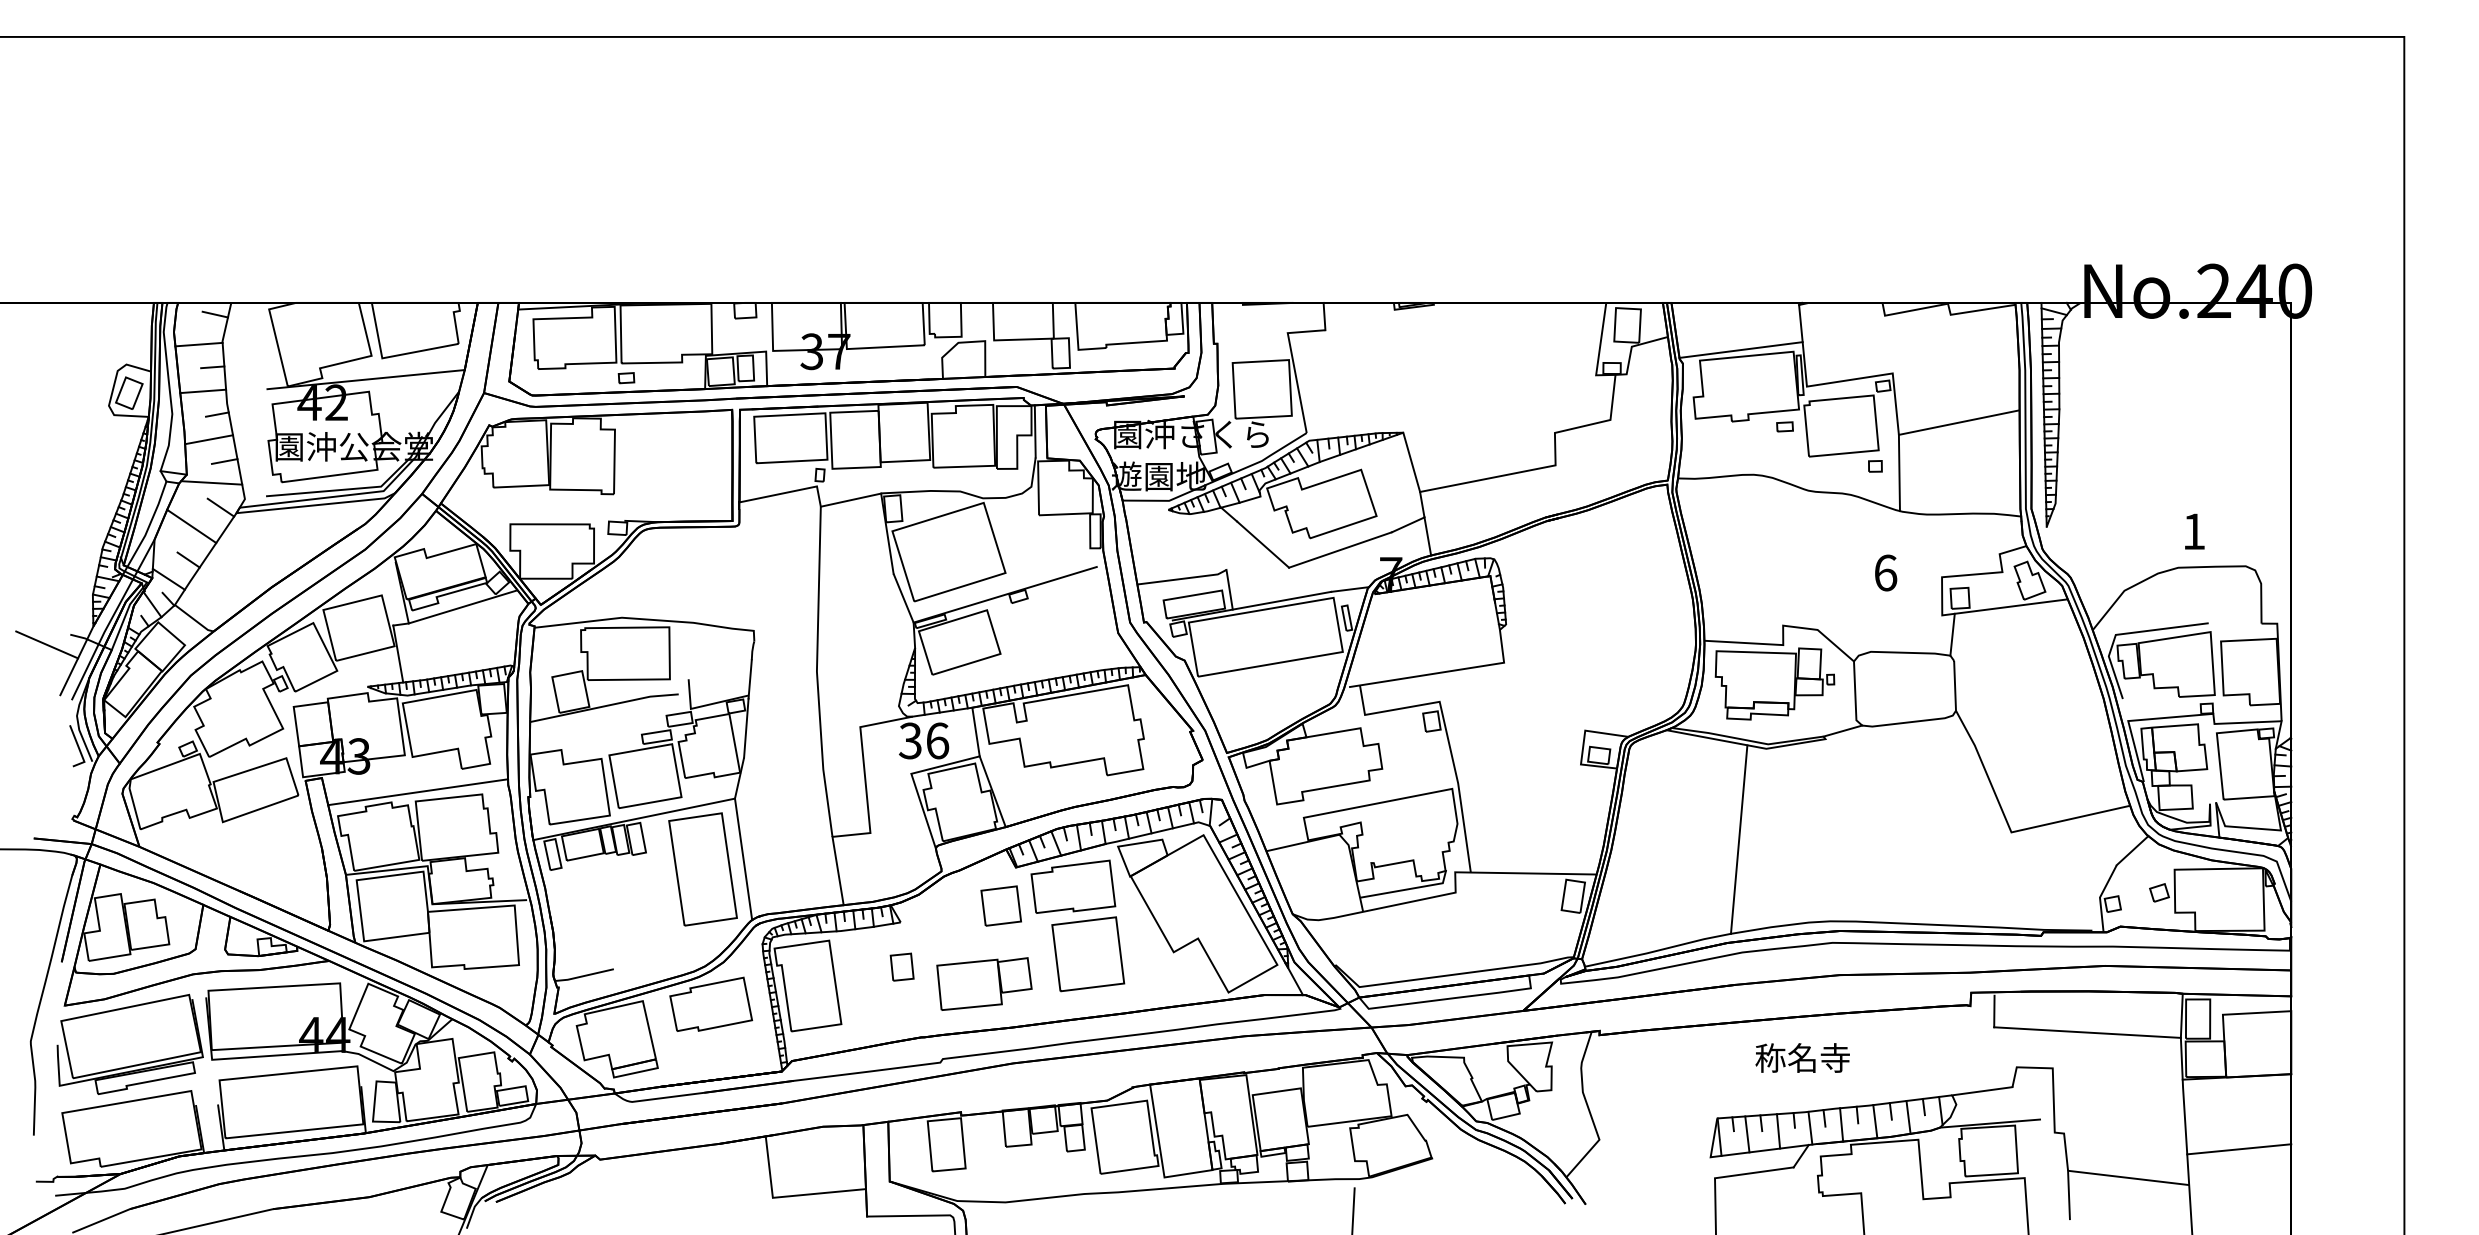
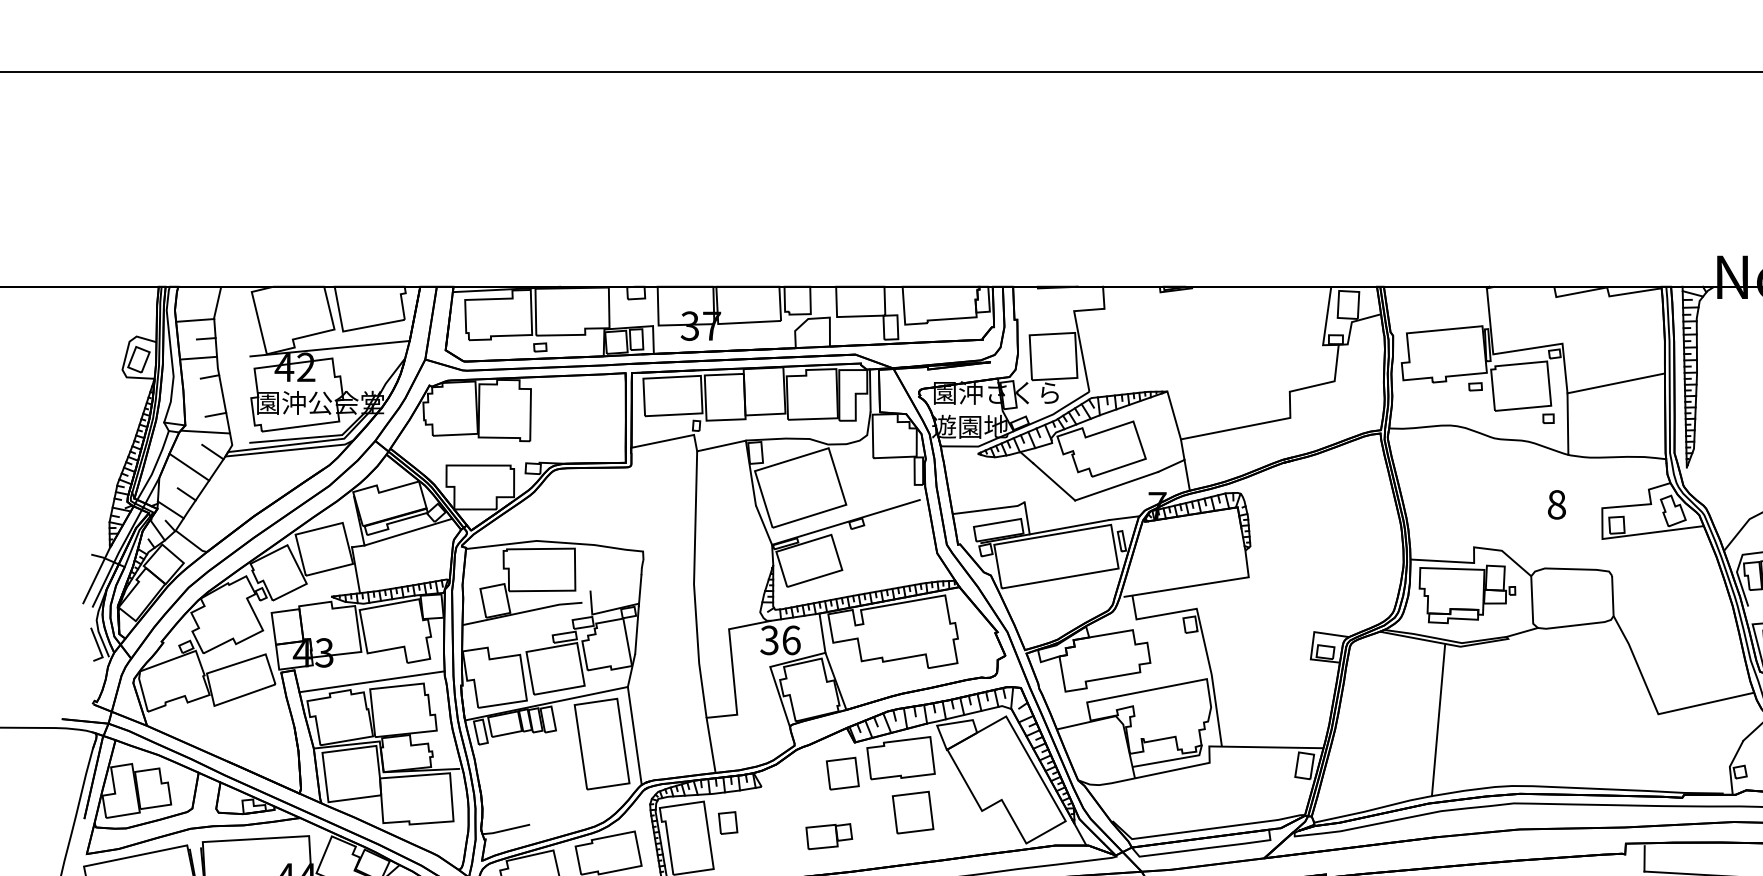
line: (215, 314) -> (208, 296), removed
line: (1740, 349) -> (1439, 324), removed
line: (209, 439) -> (203, 397), removed
text: (1885, 572) -> (1556, 504), 6 -> 8
line: (1952, 634) -> (1610, 554), removed
line: (47, 644) -> (72, 562), removed
part: (1088, 954) -> (913, 812), size x0.7
part: (901, 966) -> (727, 822), moved
part: (984, 983) -> (829, 836), size x0.6

